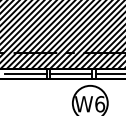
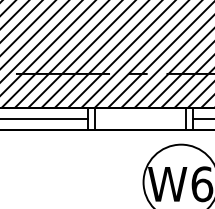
line: (71, 73) -> (140, 118), removed

